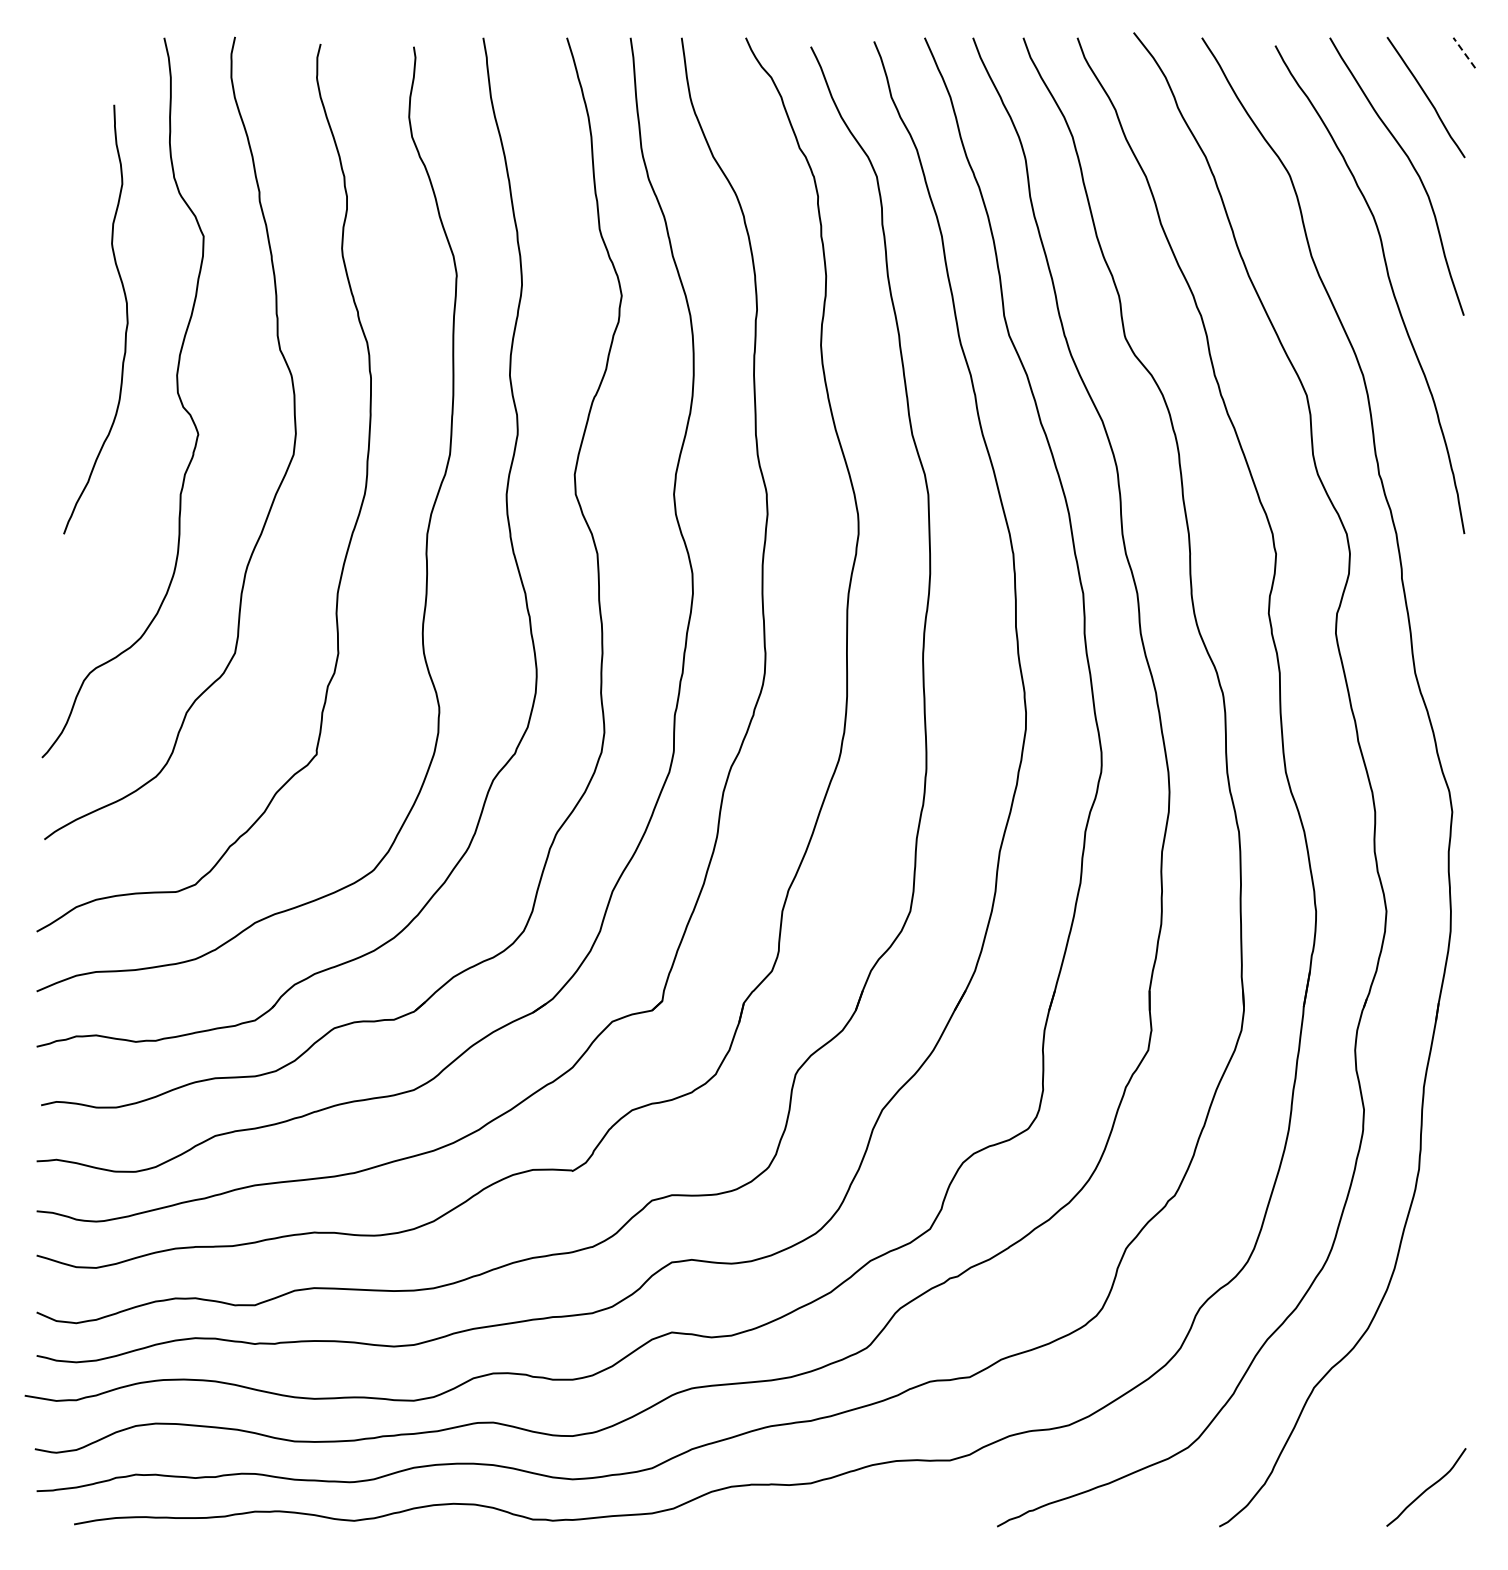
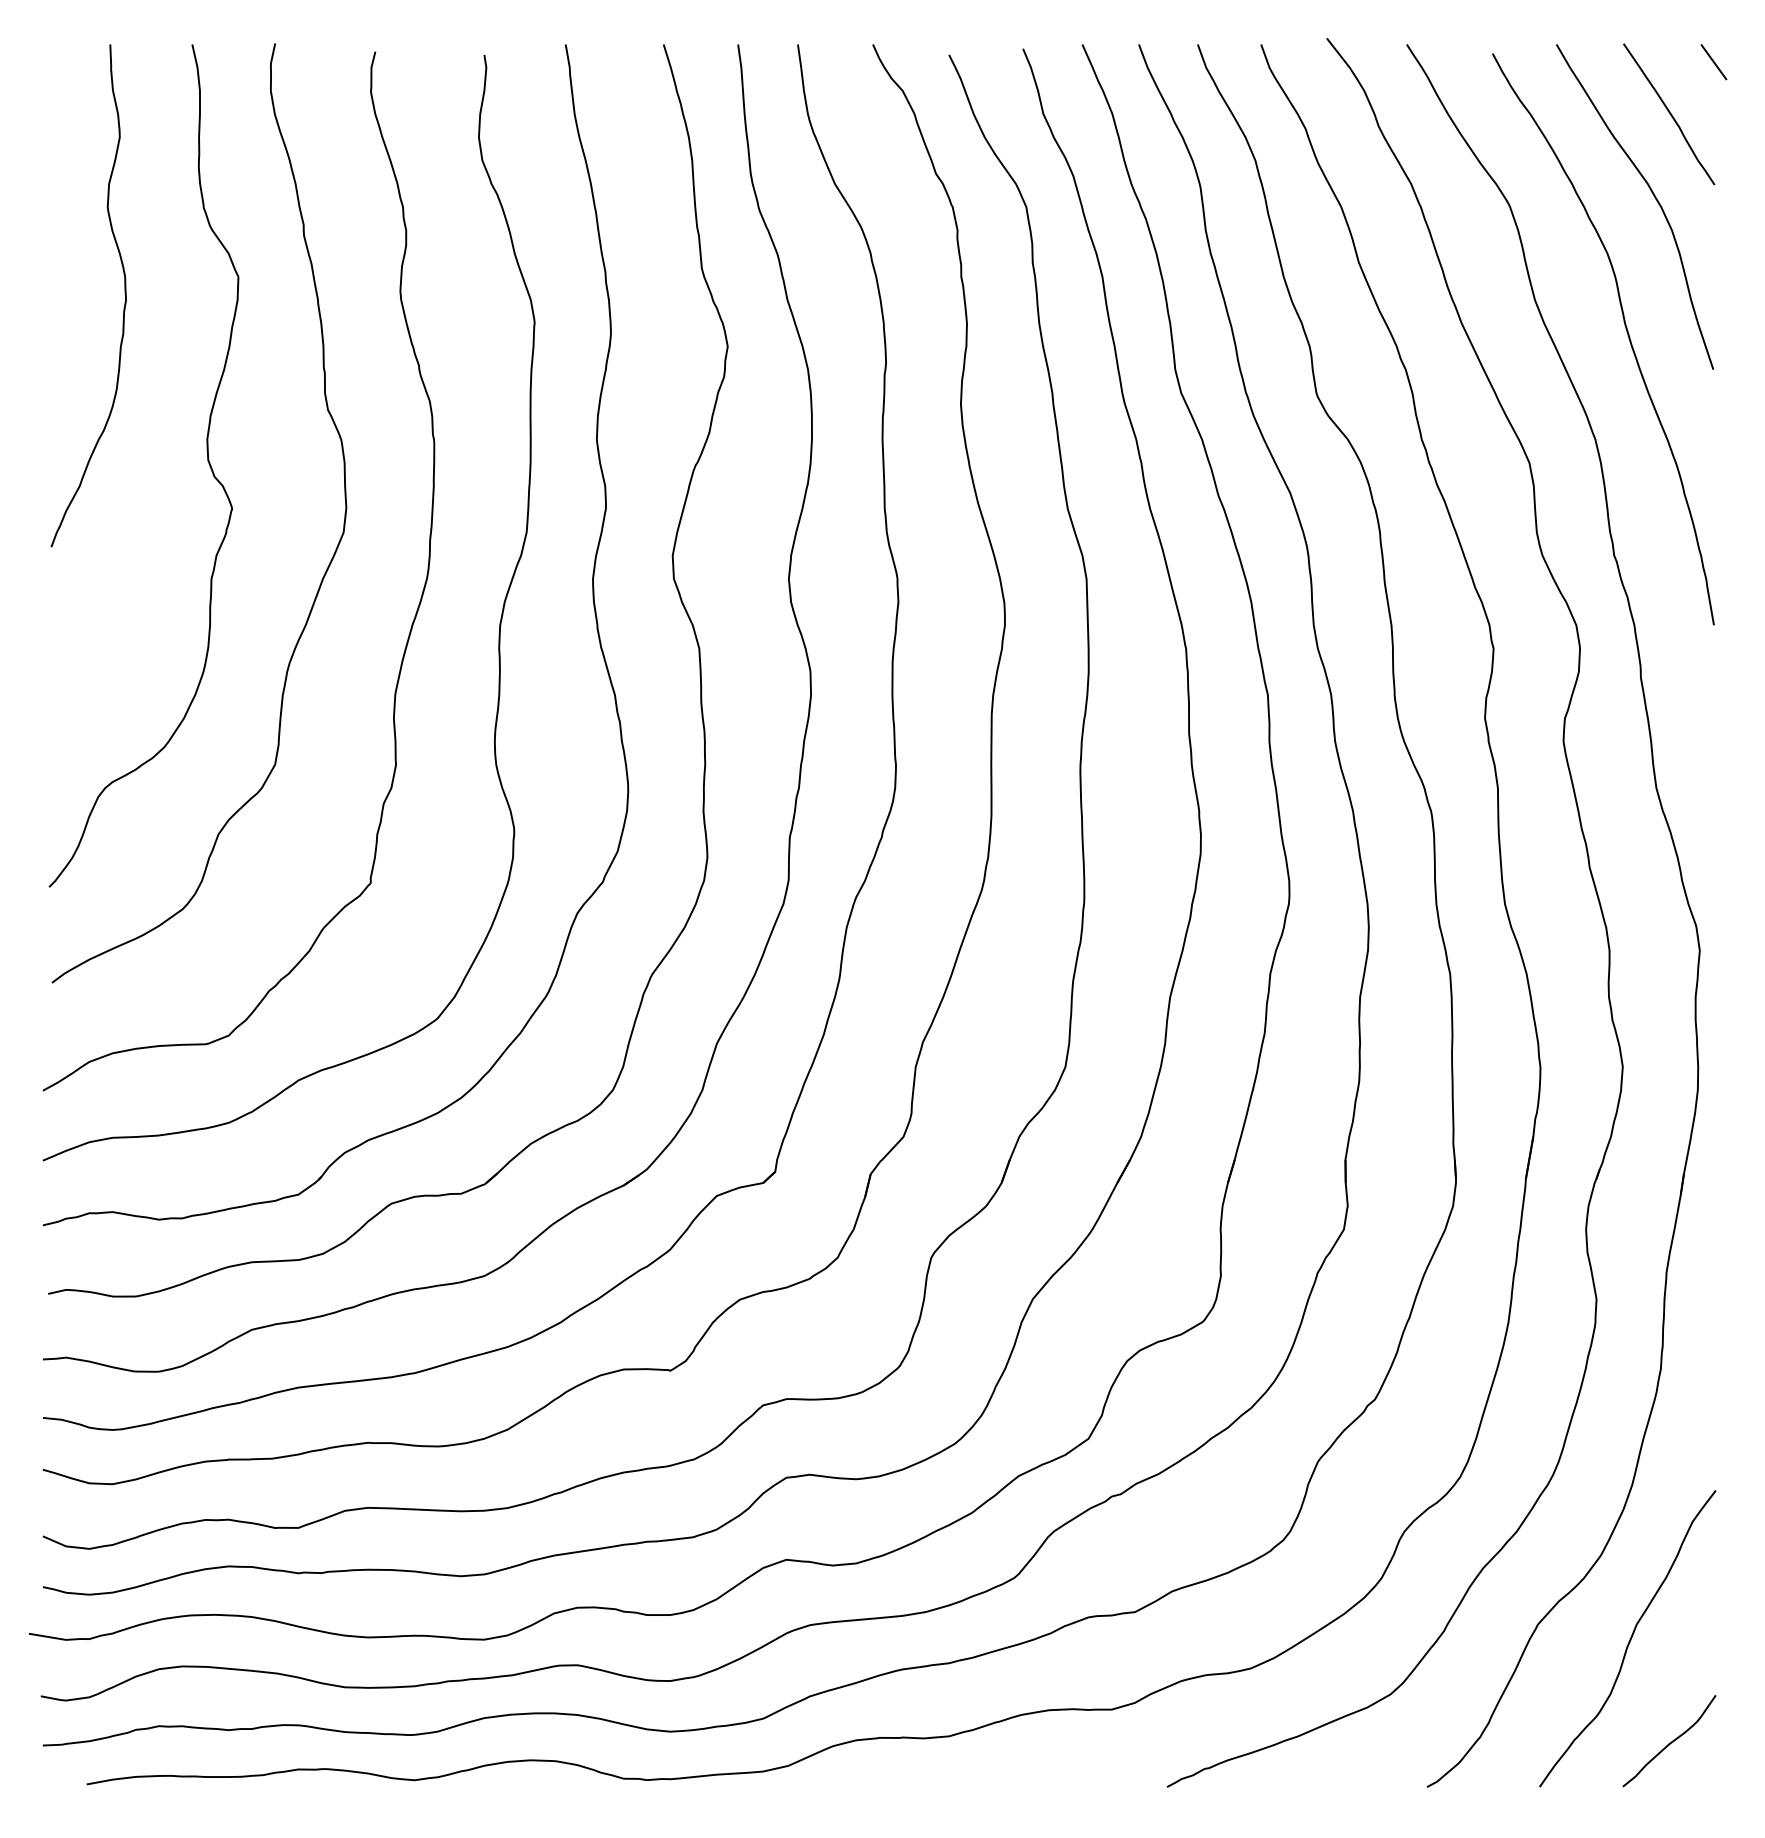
line: (1464, 52) -> (1714, 61), dashed -> solid
curve: (126, 319) -> (124, 295), moved
curve: (1392, 1399) -> (1629, 1638), added

